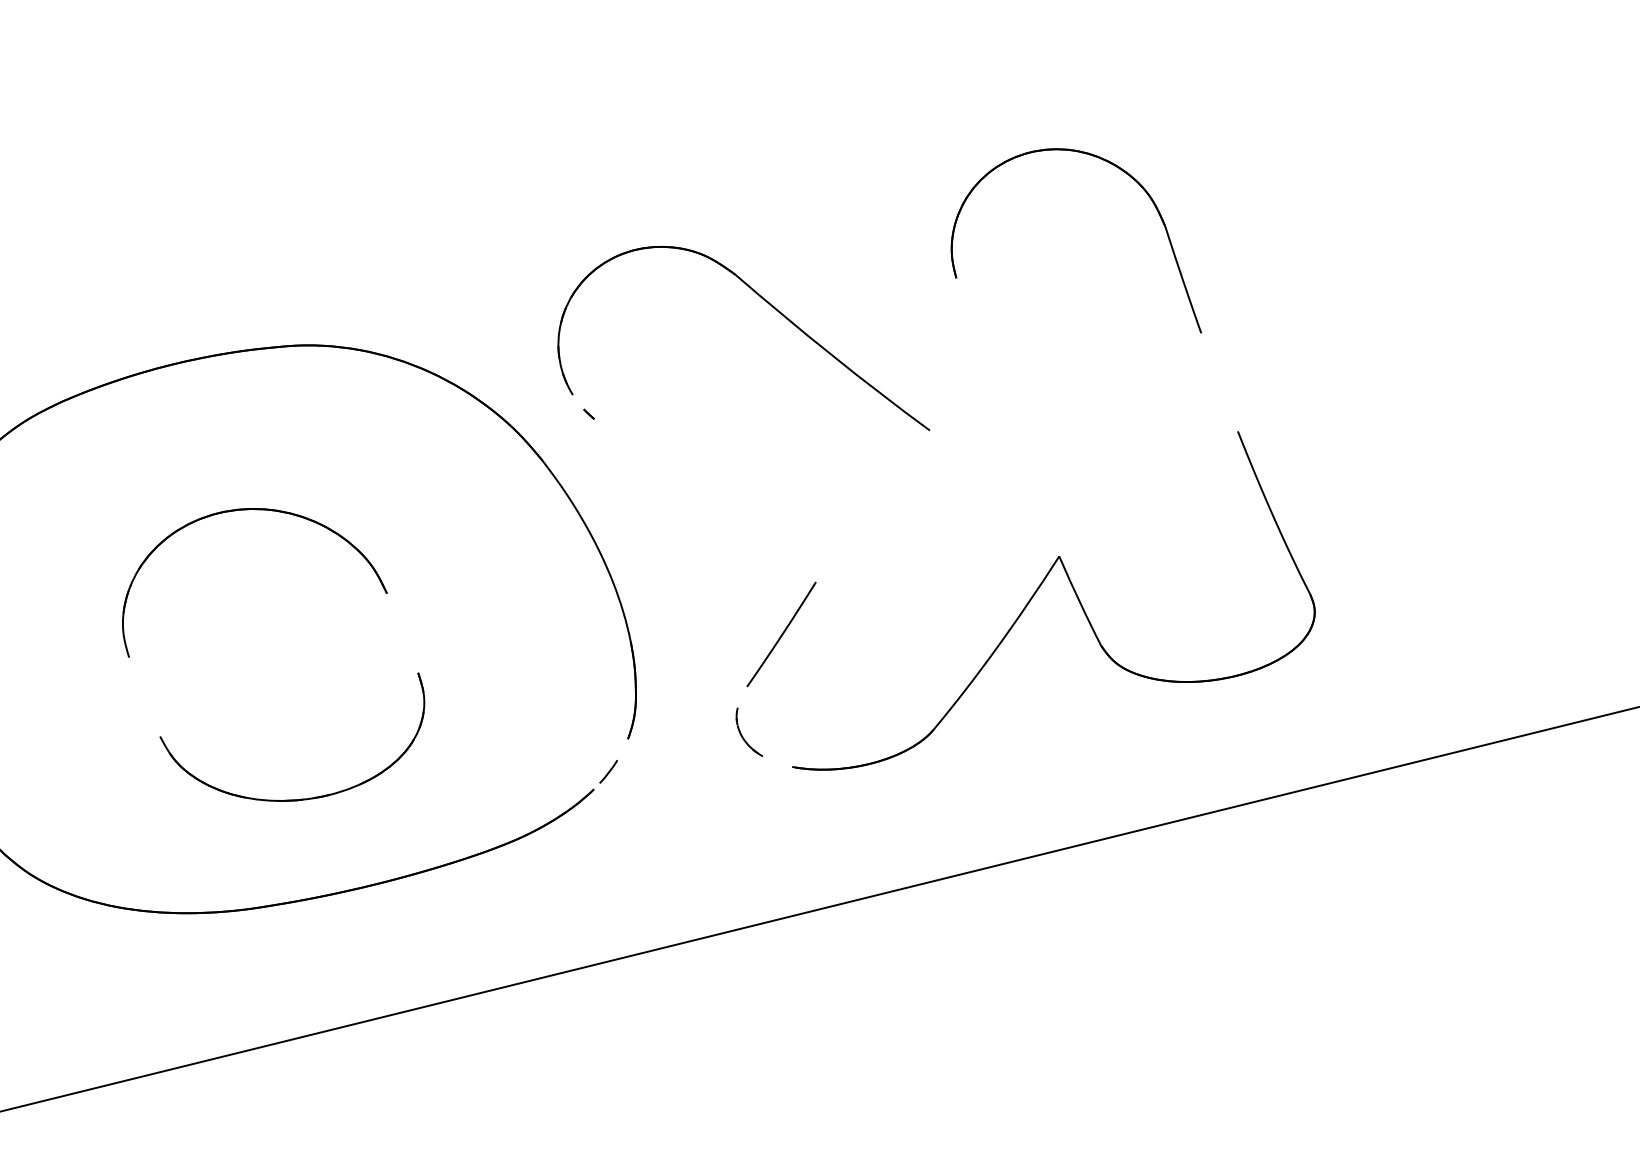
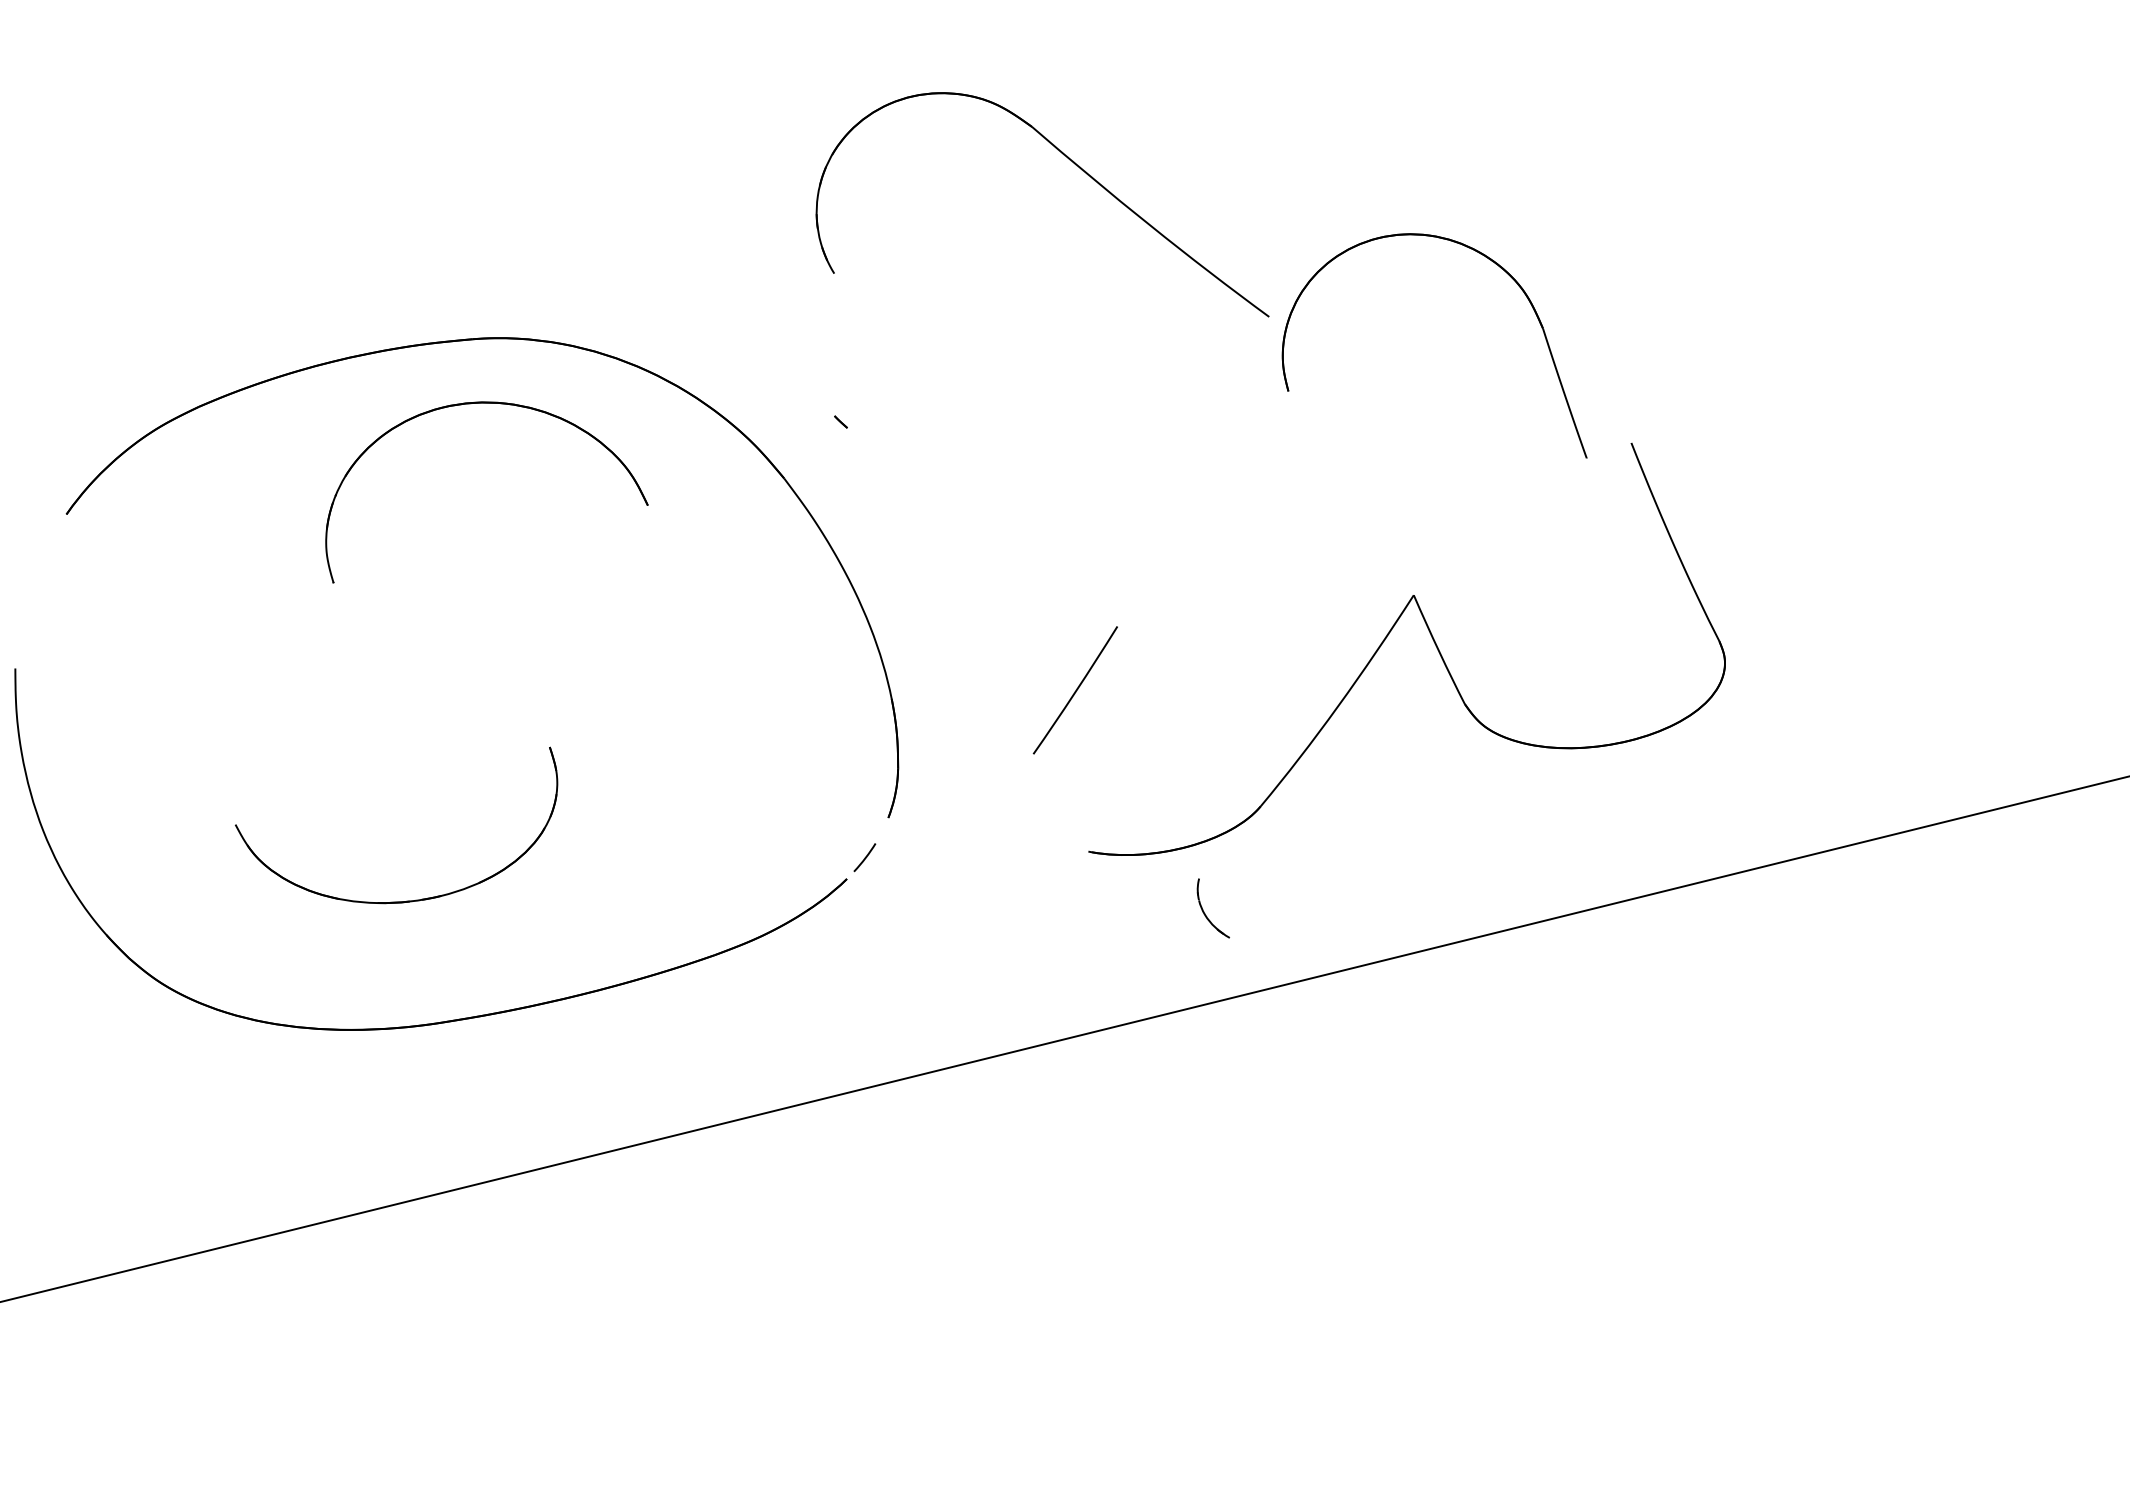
part: (1126, 174) -> (1495, 264), moved
part: (770, 306) -> (1075, 165), moved
part: (254, 509) -> (486, 403), moved
part: (742, 734) -> (1204, 911), moved
part: (300, 798) -> (406, 900), moved

